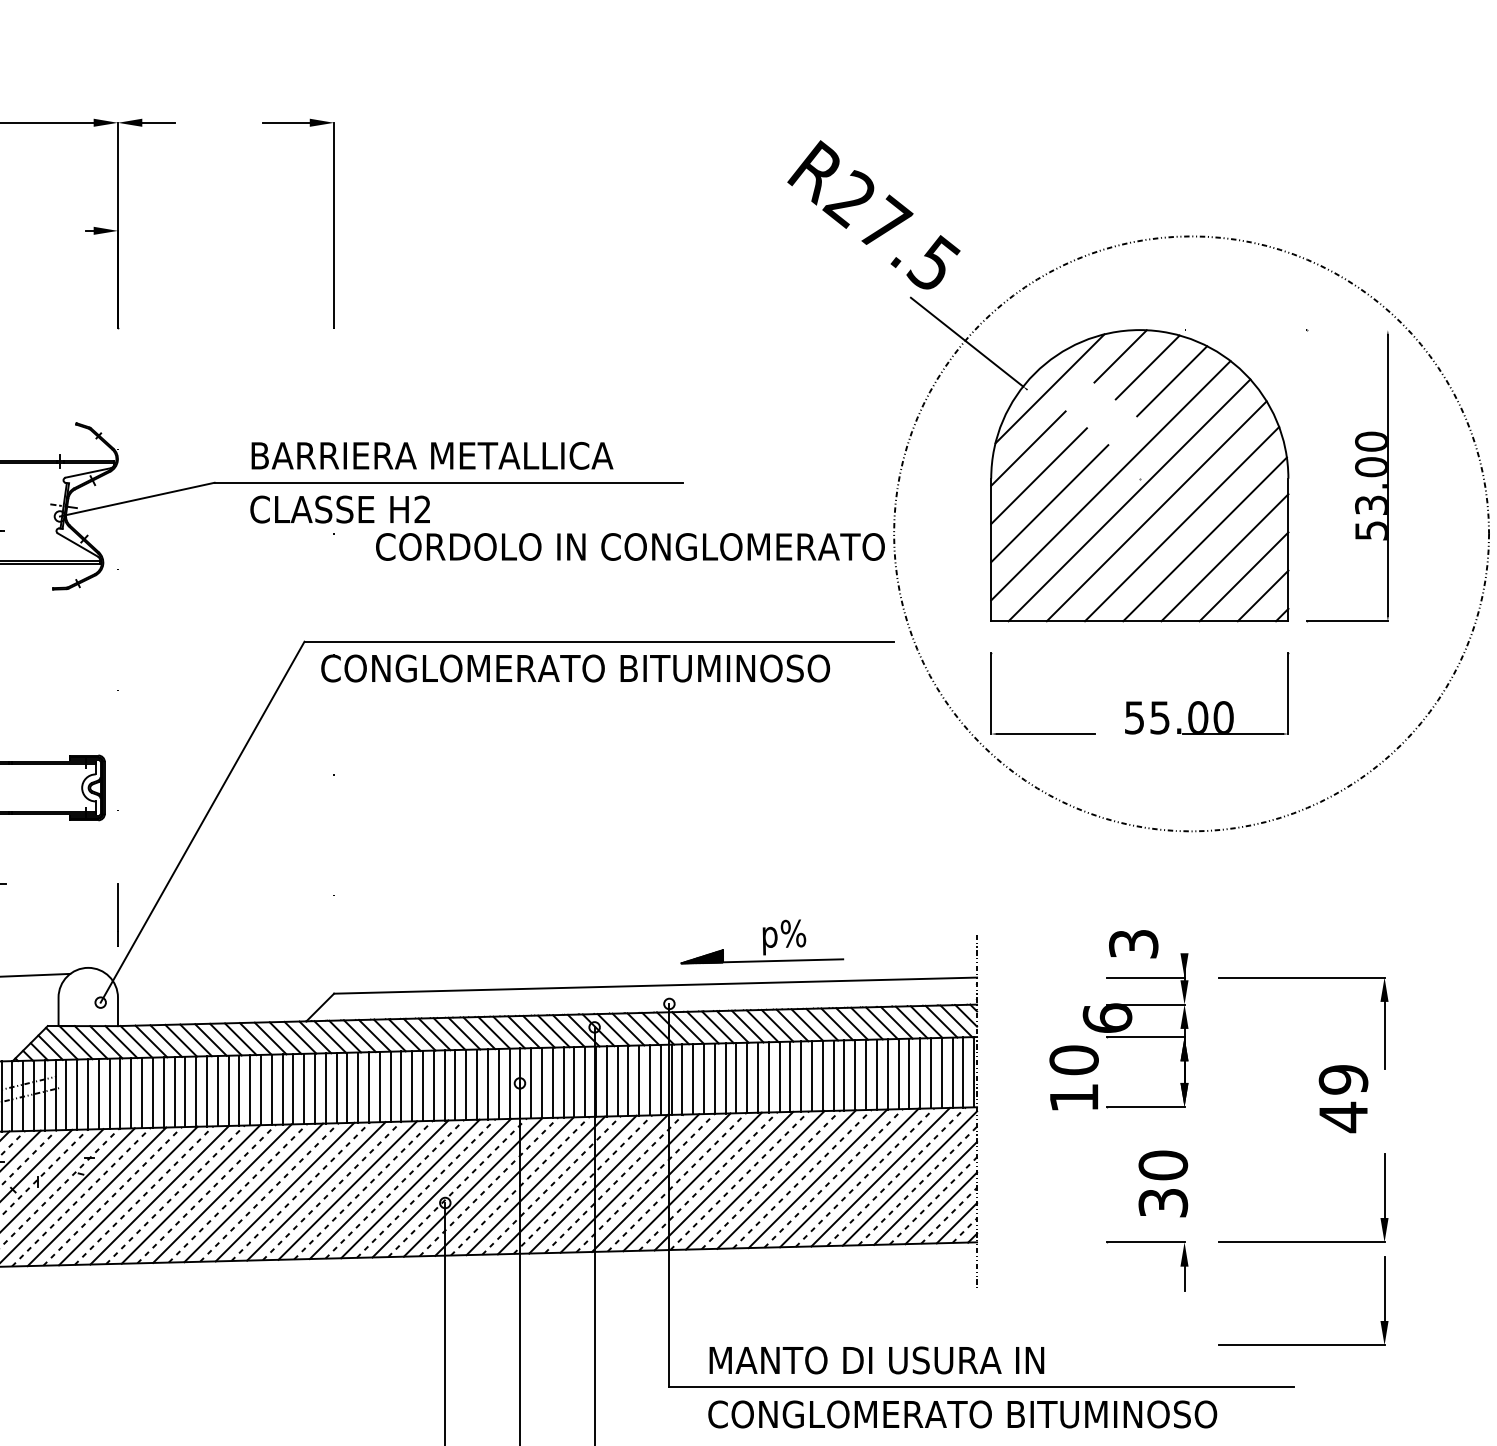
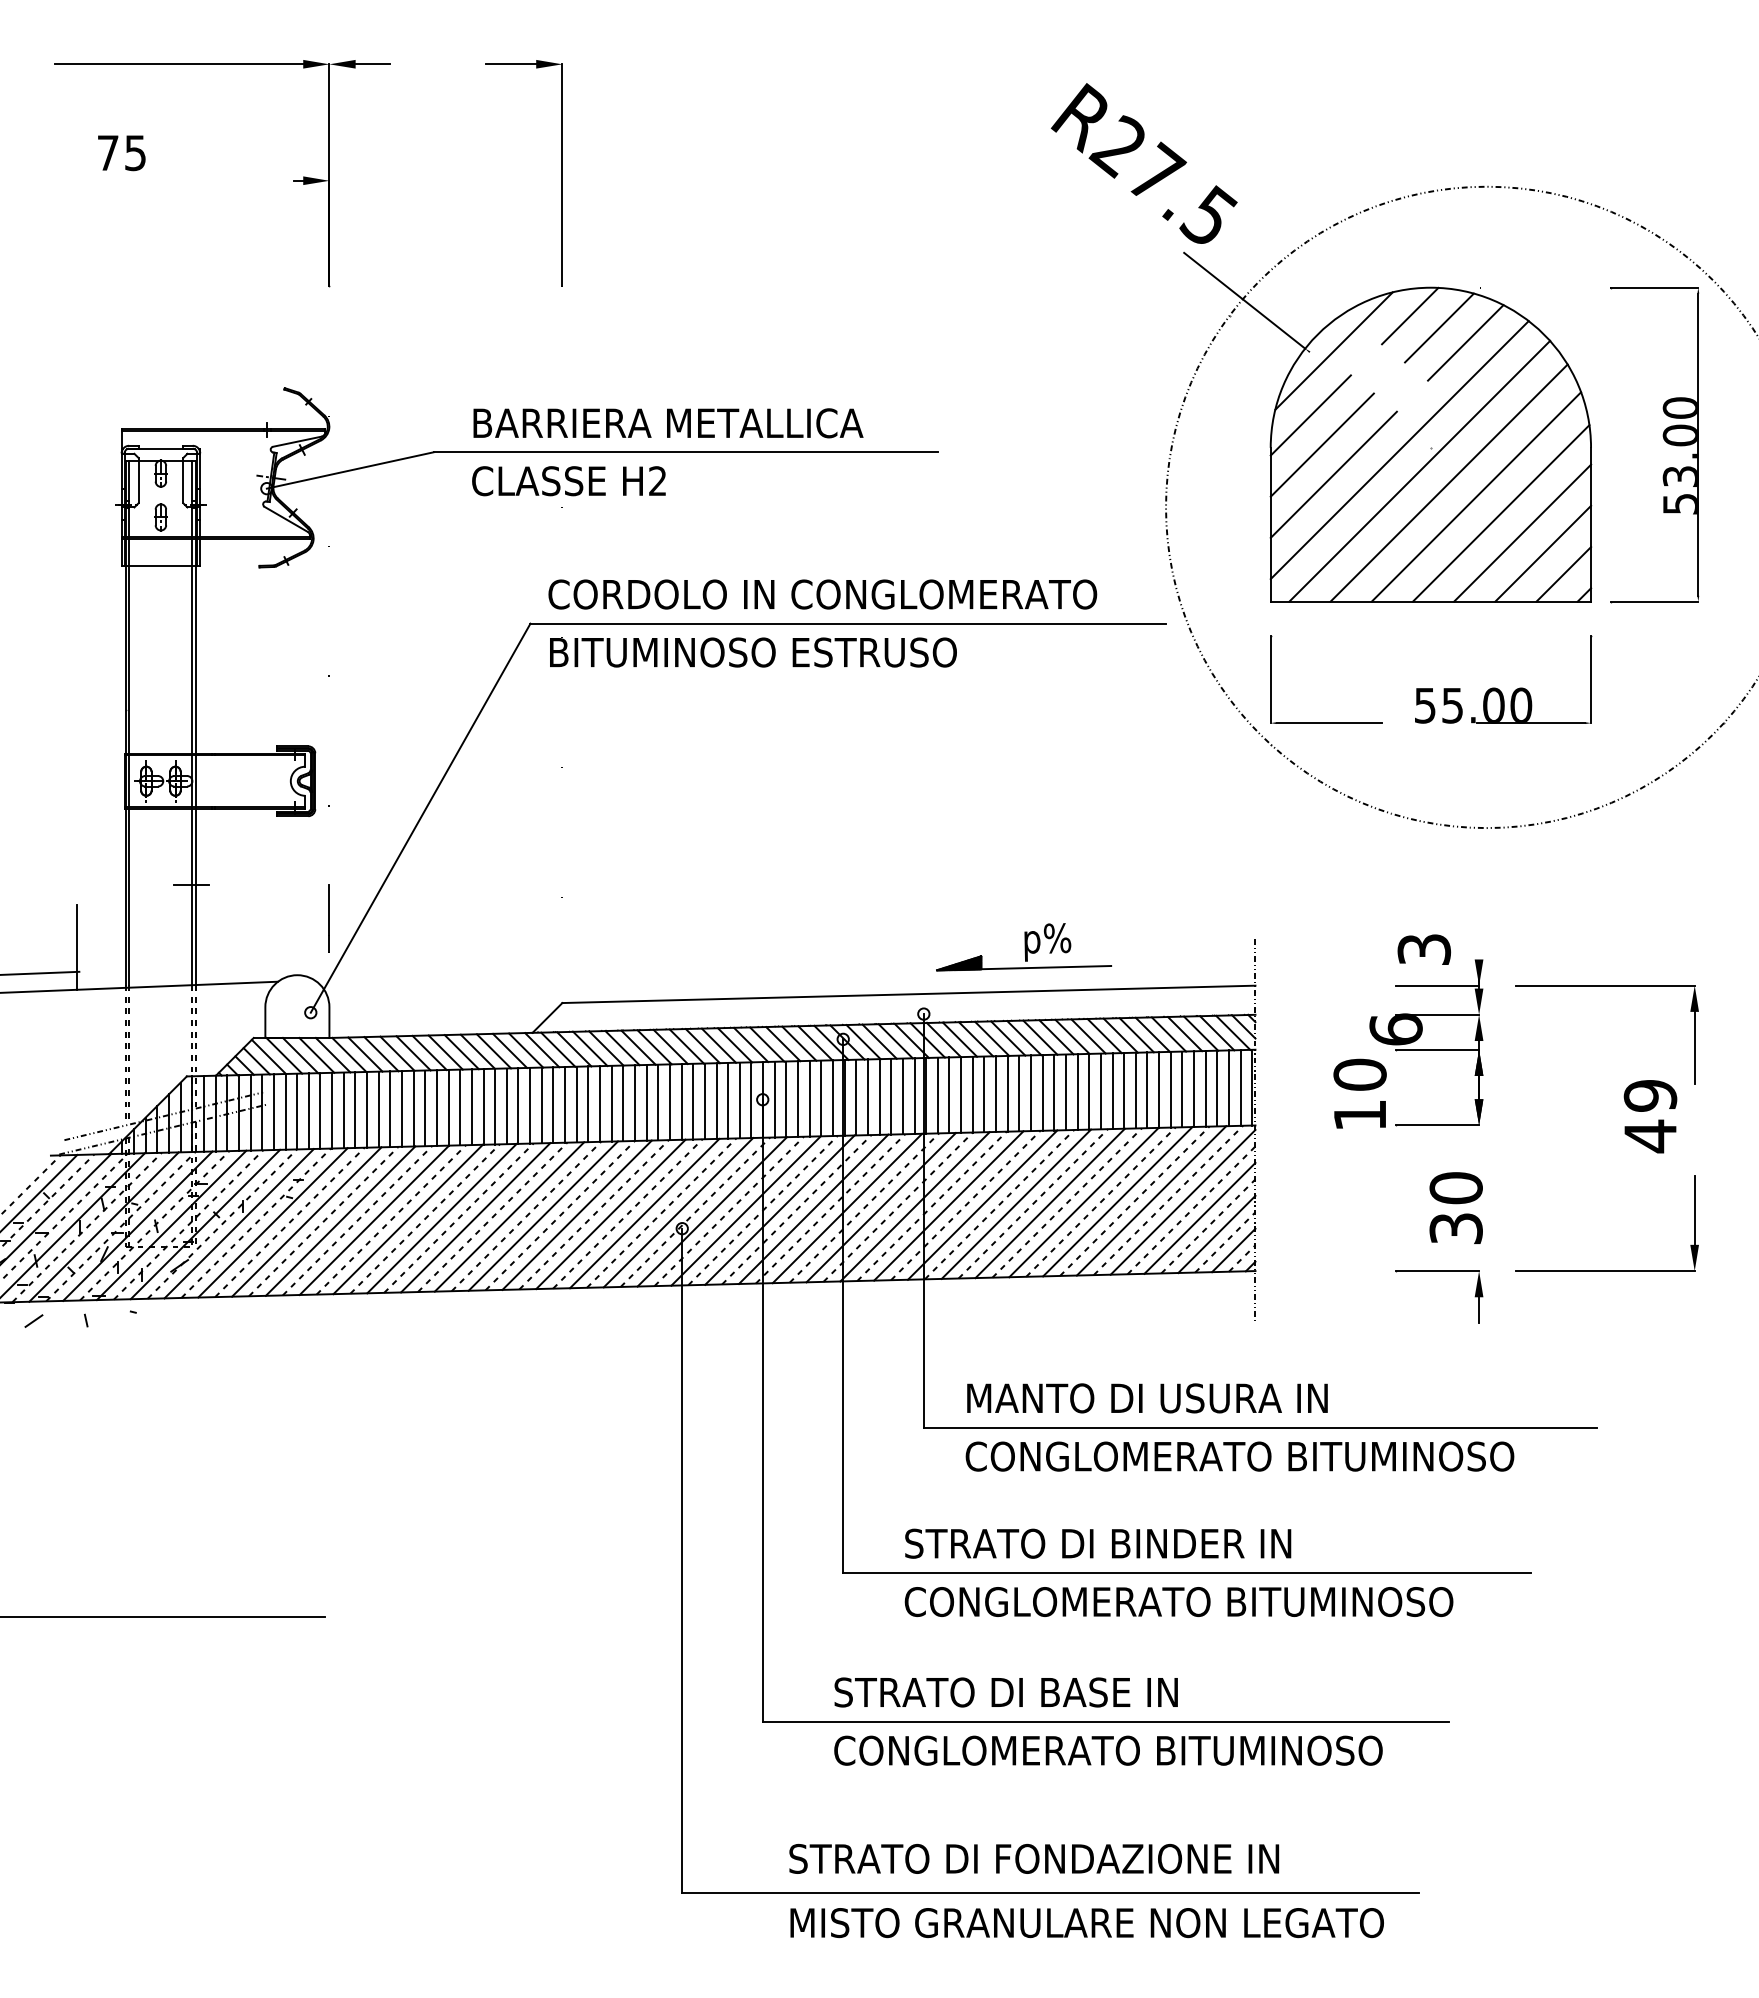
line: (1347, 329) -> (1654, 287), added
text: (630, 546) -> (822, 594), moved
text: (575, 668) -> (822, 652), CONGLOMERATO BITUMINOSO -> BITUMINOSO ESTRUSO
part: (1302, 1344) -> (1606, 1381), removed

